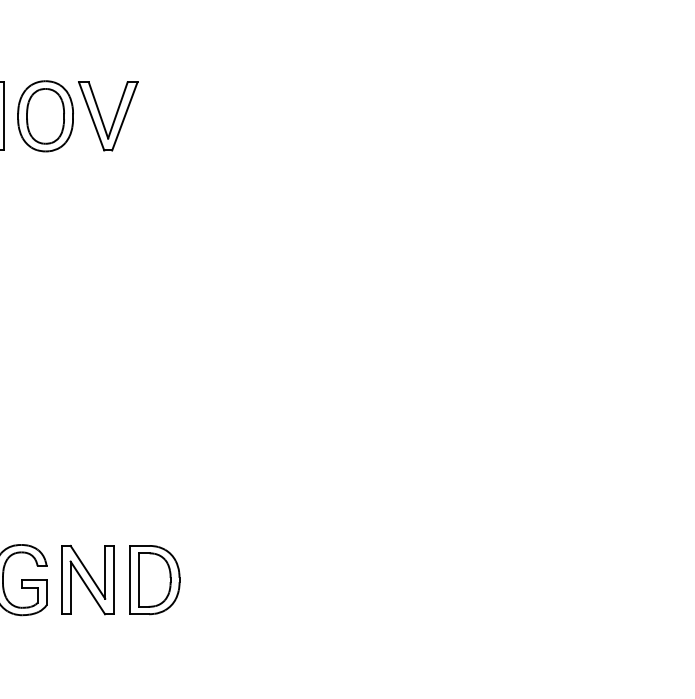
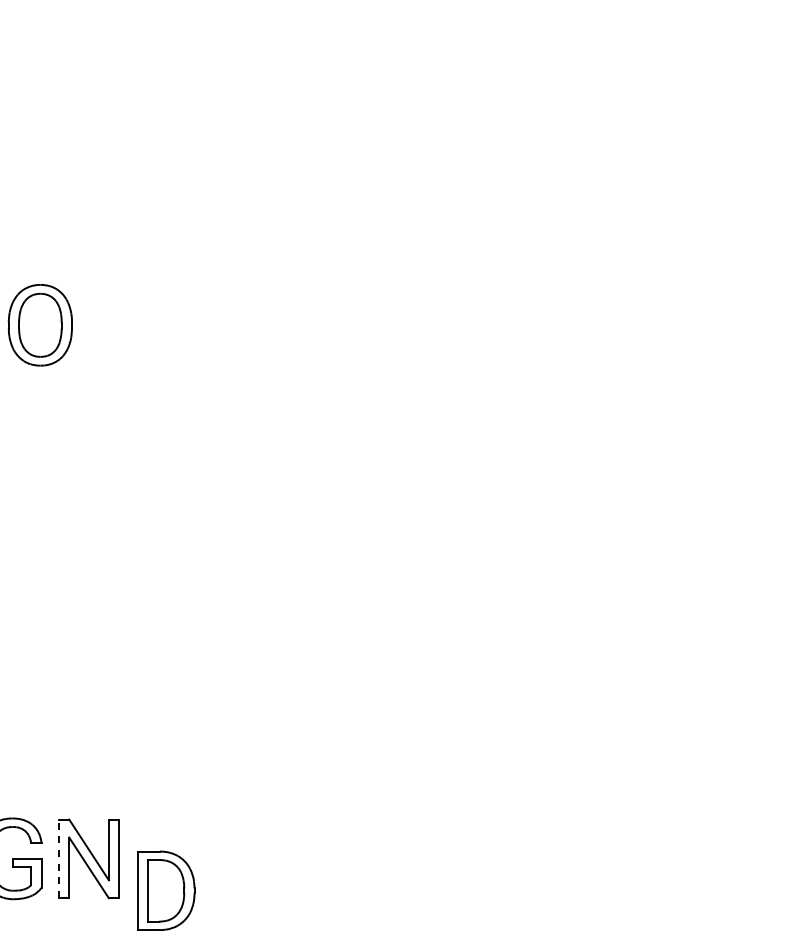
part: (114, 117) -> (119, 326), removed
line: (61, 579) -> (58, 858), solid -> dashed
part: (155, 579) -> (166, 890), moved

